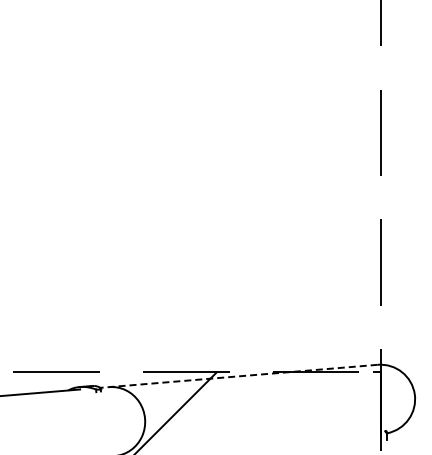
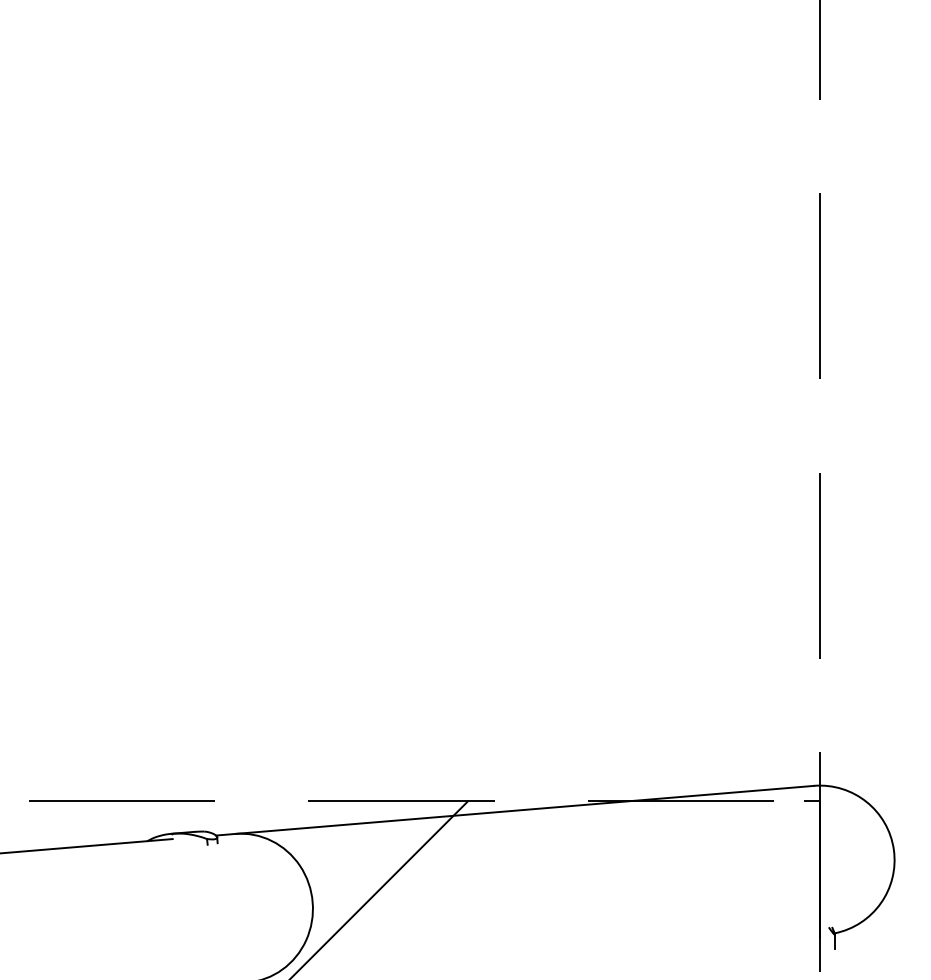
line: (238, 376) -> (513, 811), dashed -> solid

